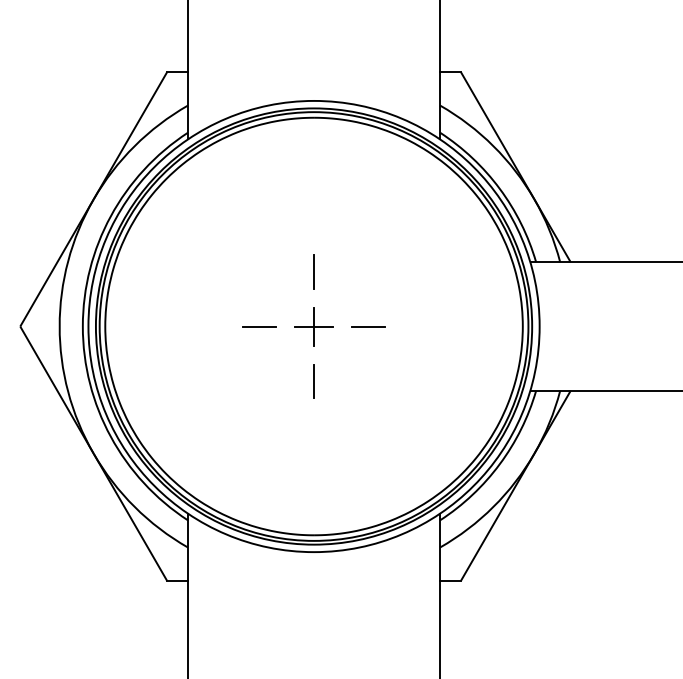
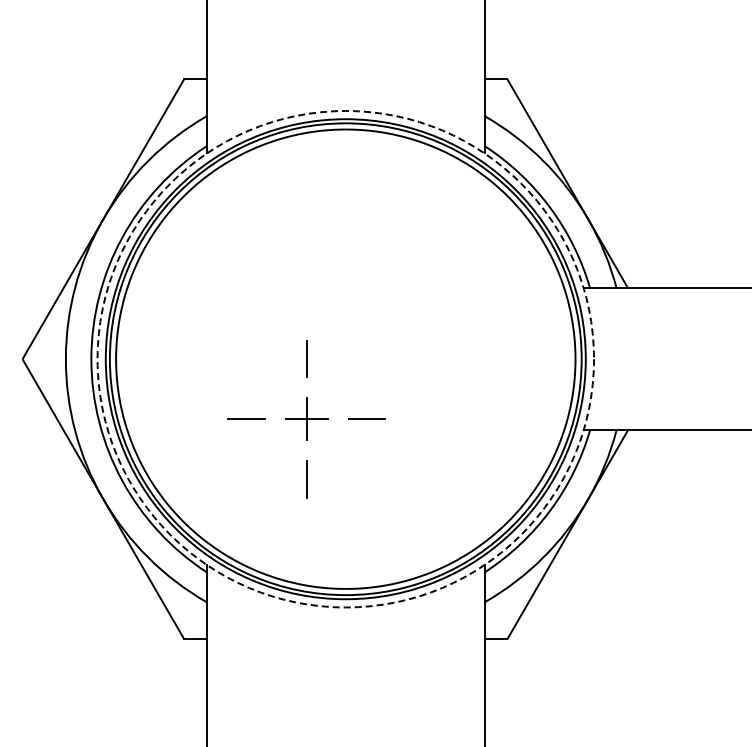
circle: (313, 326) -> (345, 359), solid -> dashed
part: (313, 326) -> (306, 419), moved

